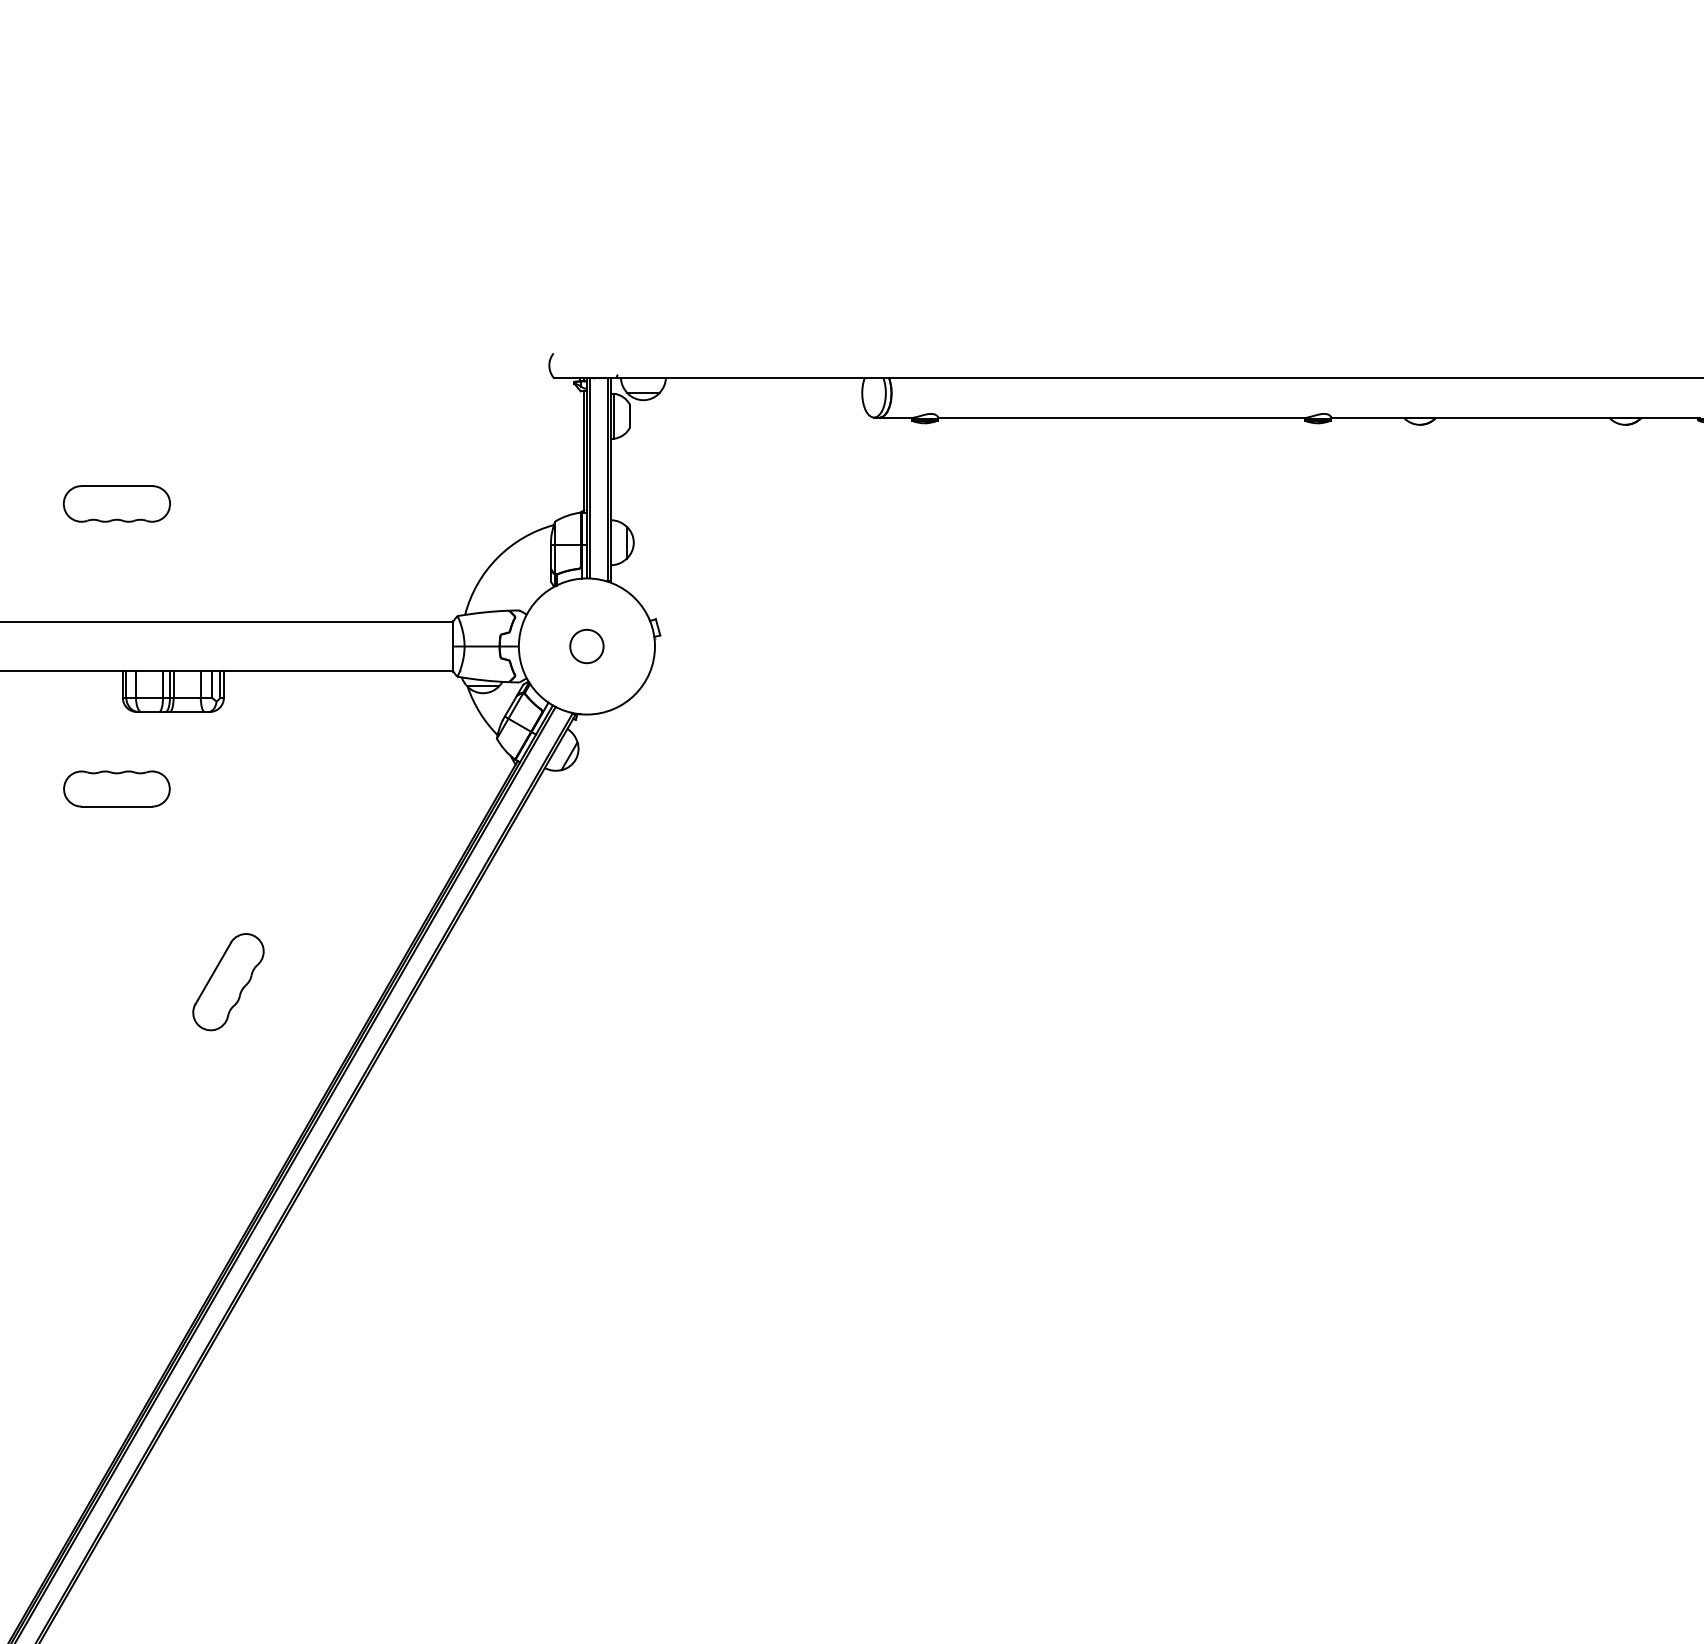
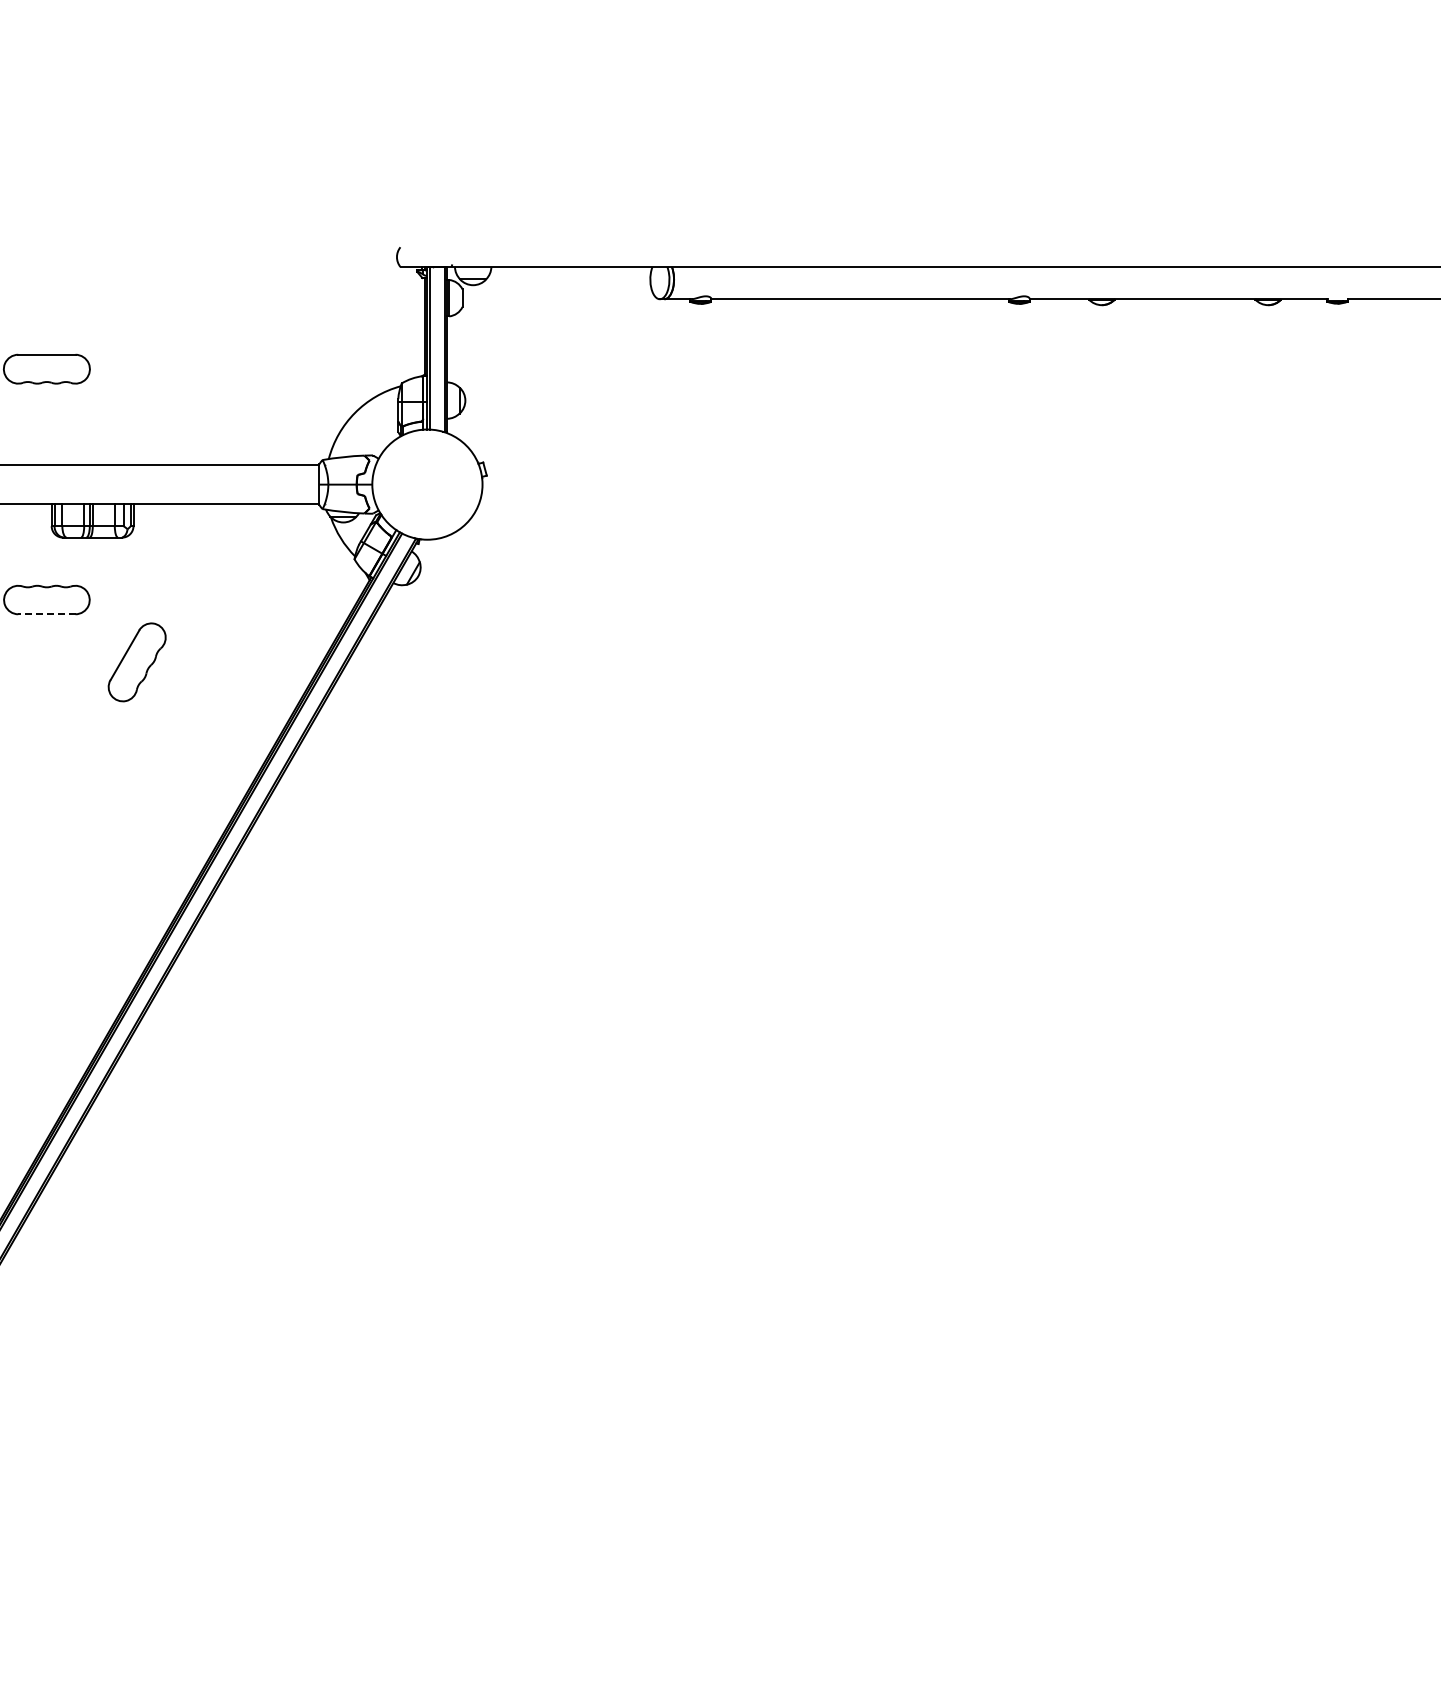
circle: (587, 646) -> (427, 484), removed
line: (116, 806) -> (46, 614), solid -> dashed
part: (227, 982) -> (136, 662), moved

